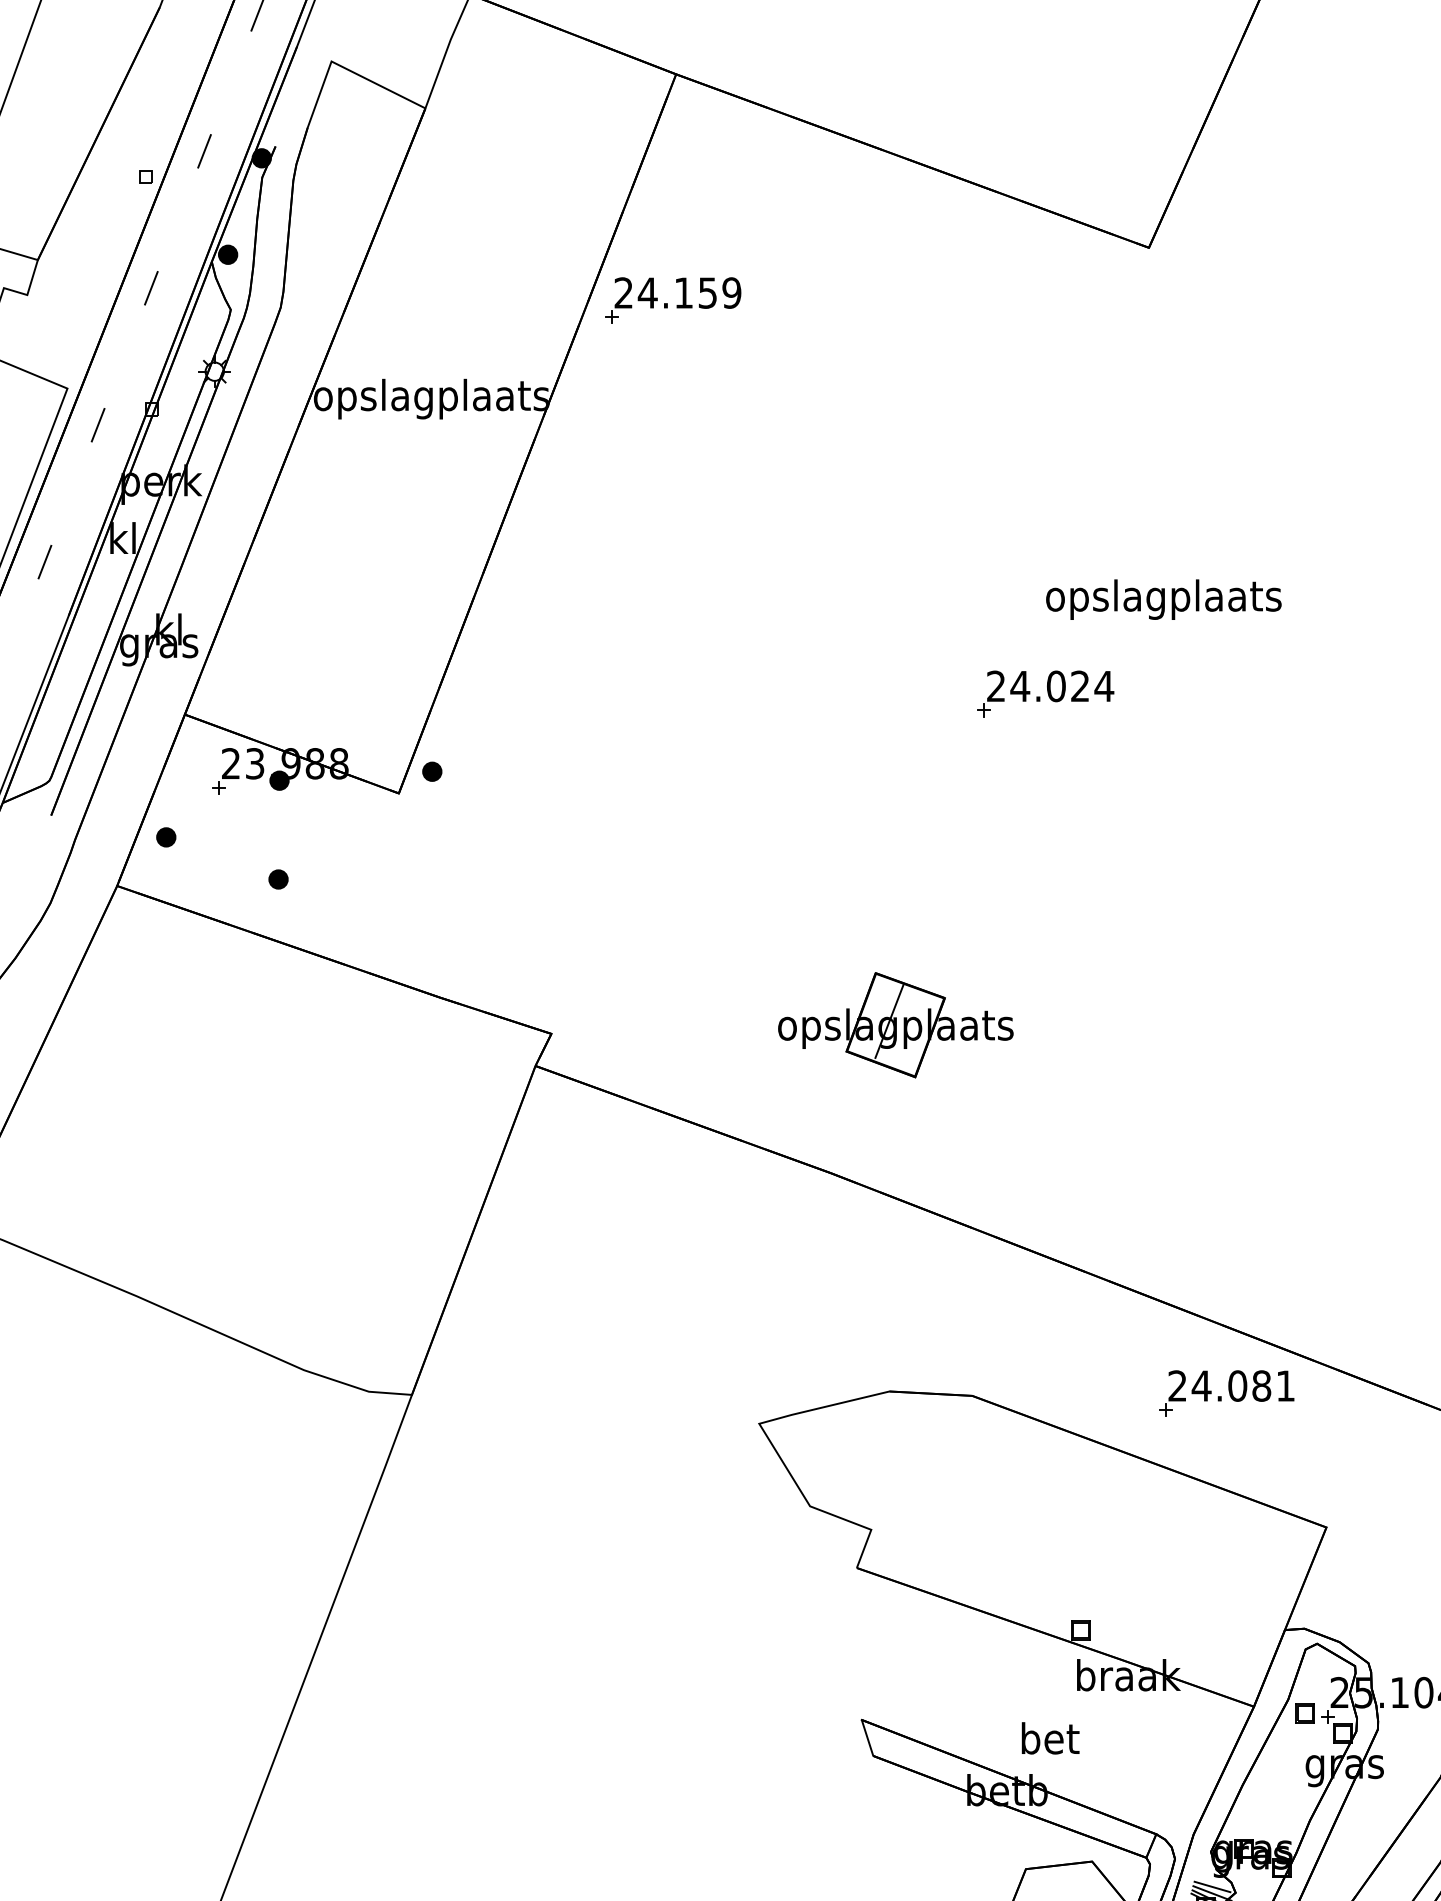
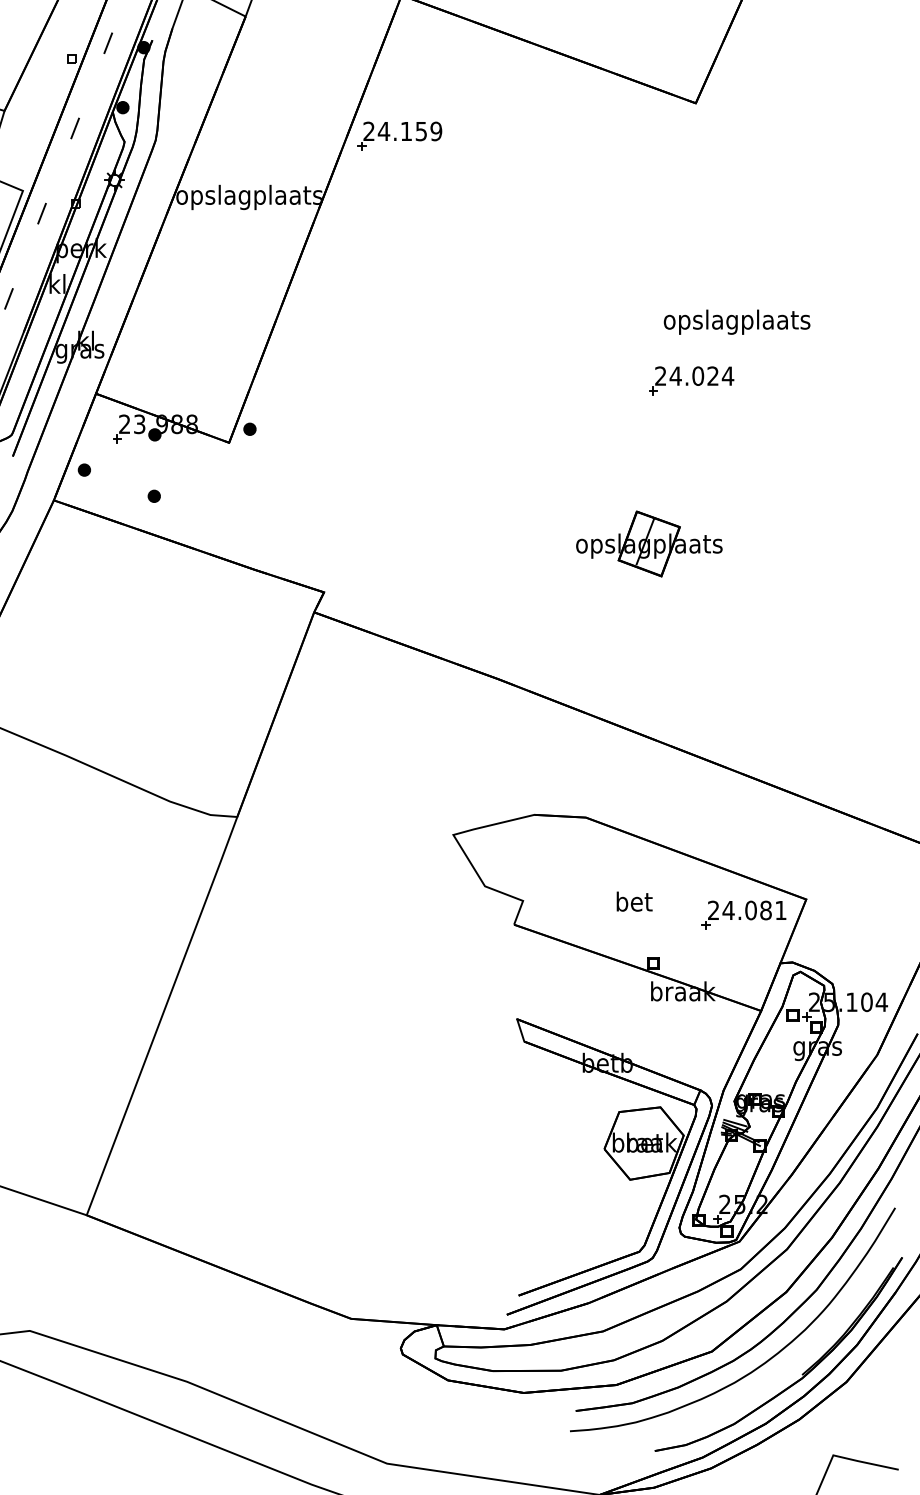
text: (1162, 598) -> (736, 321), moved
part: (1045, 693) -> (691, 380), moved
part: (896, 1024) -> (649, 543), moved
part: (1225, 1392) -> (743, 914), moved
text: (1050, 1738) -> (634, 901), moved

